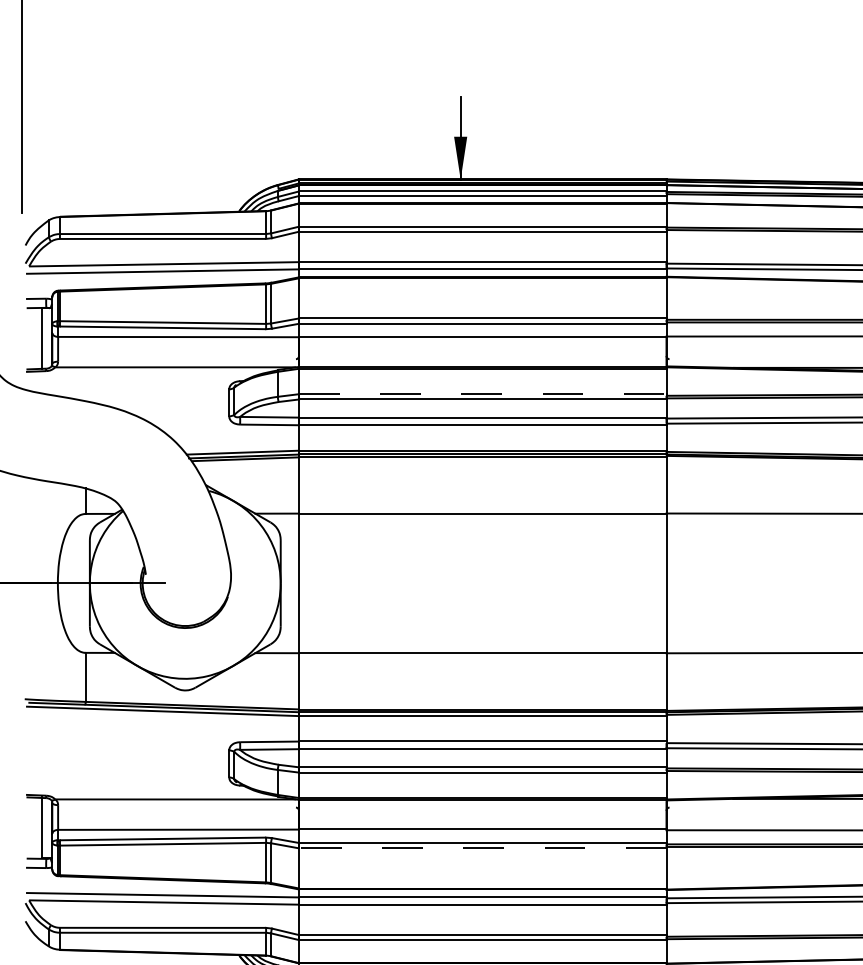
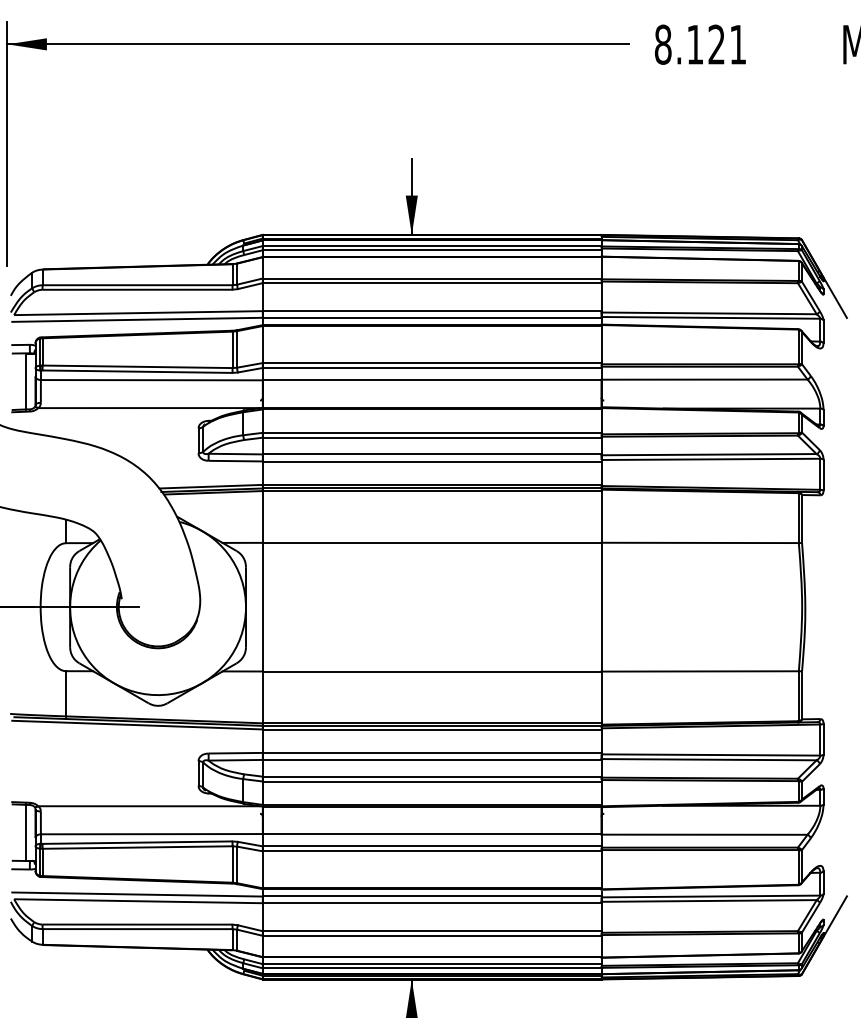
line: (483, 393) -> (432, 432), dashed -> solid
line: (482, 848) -> (431, 851), dashed -> solid

